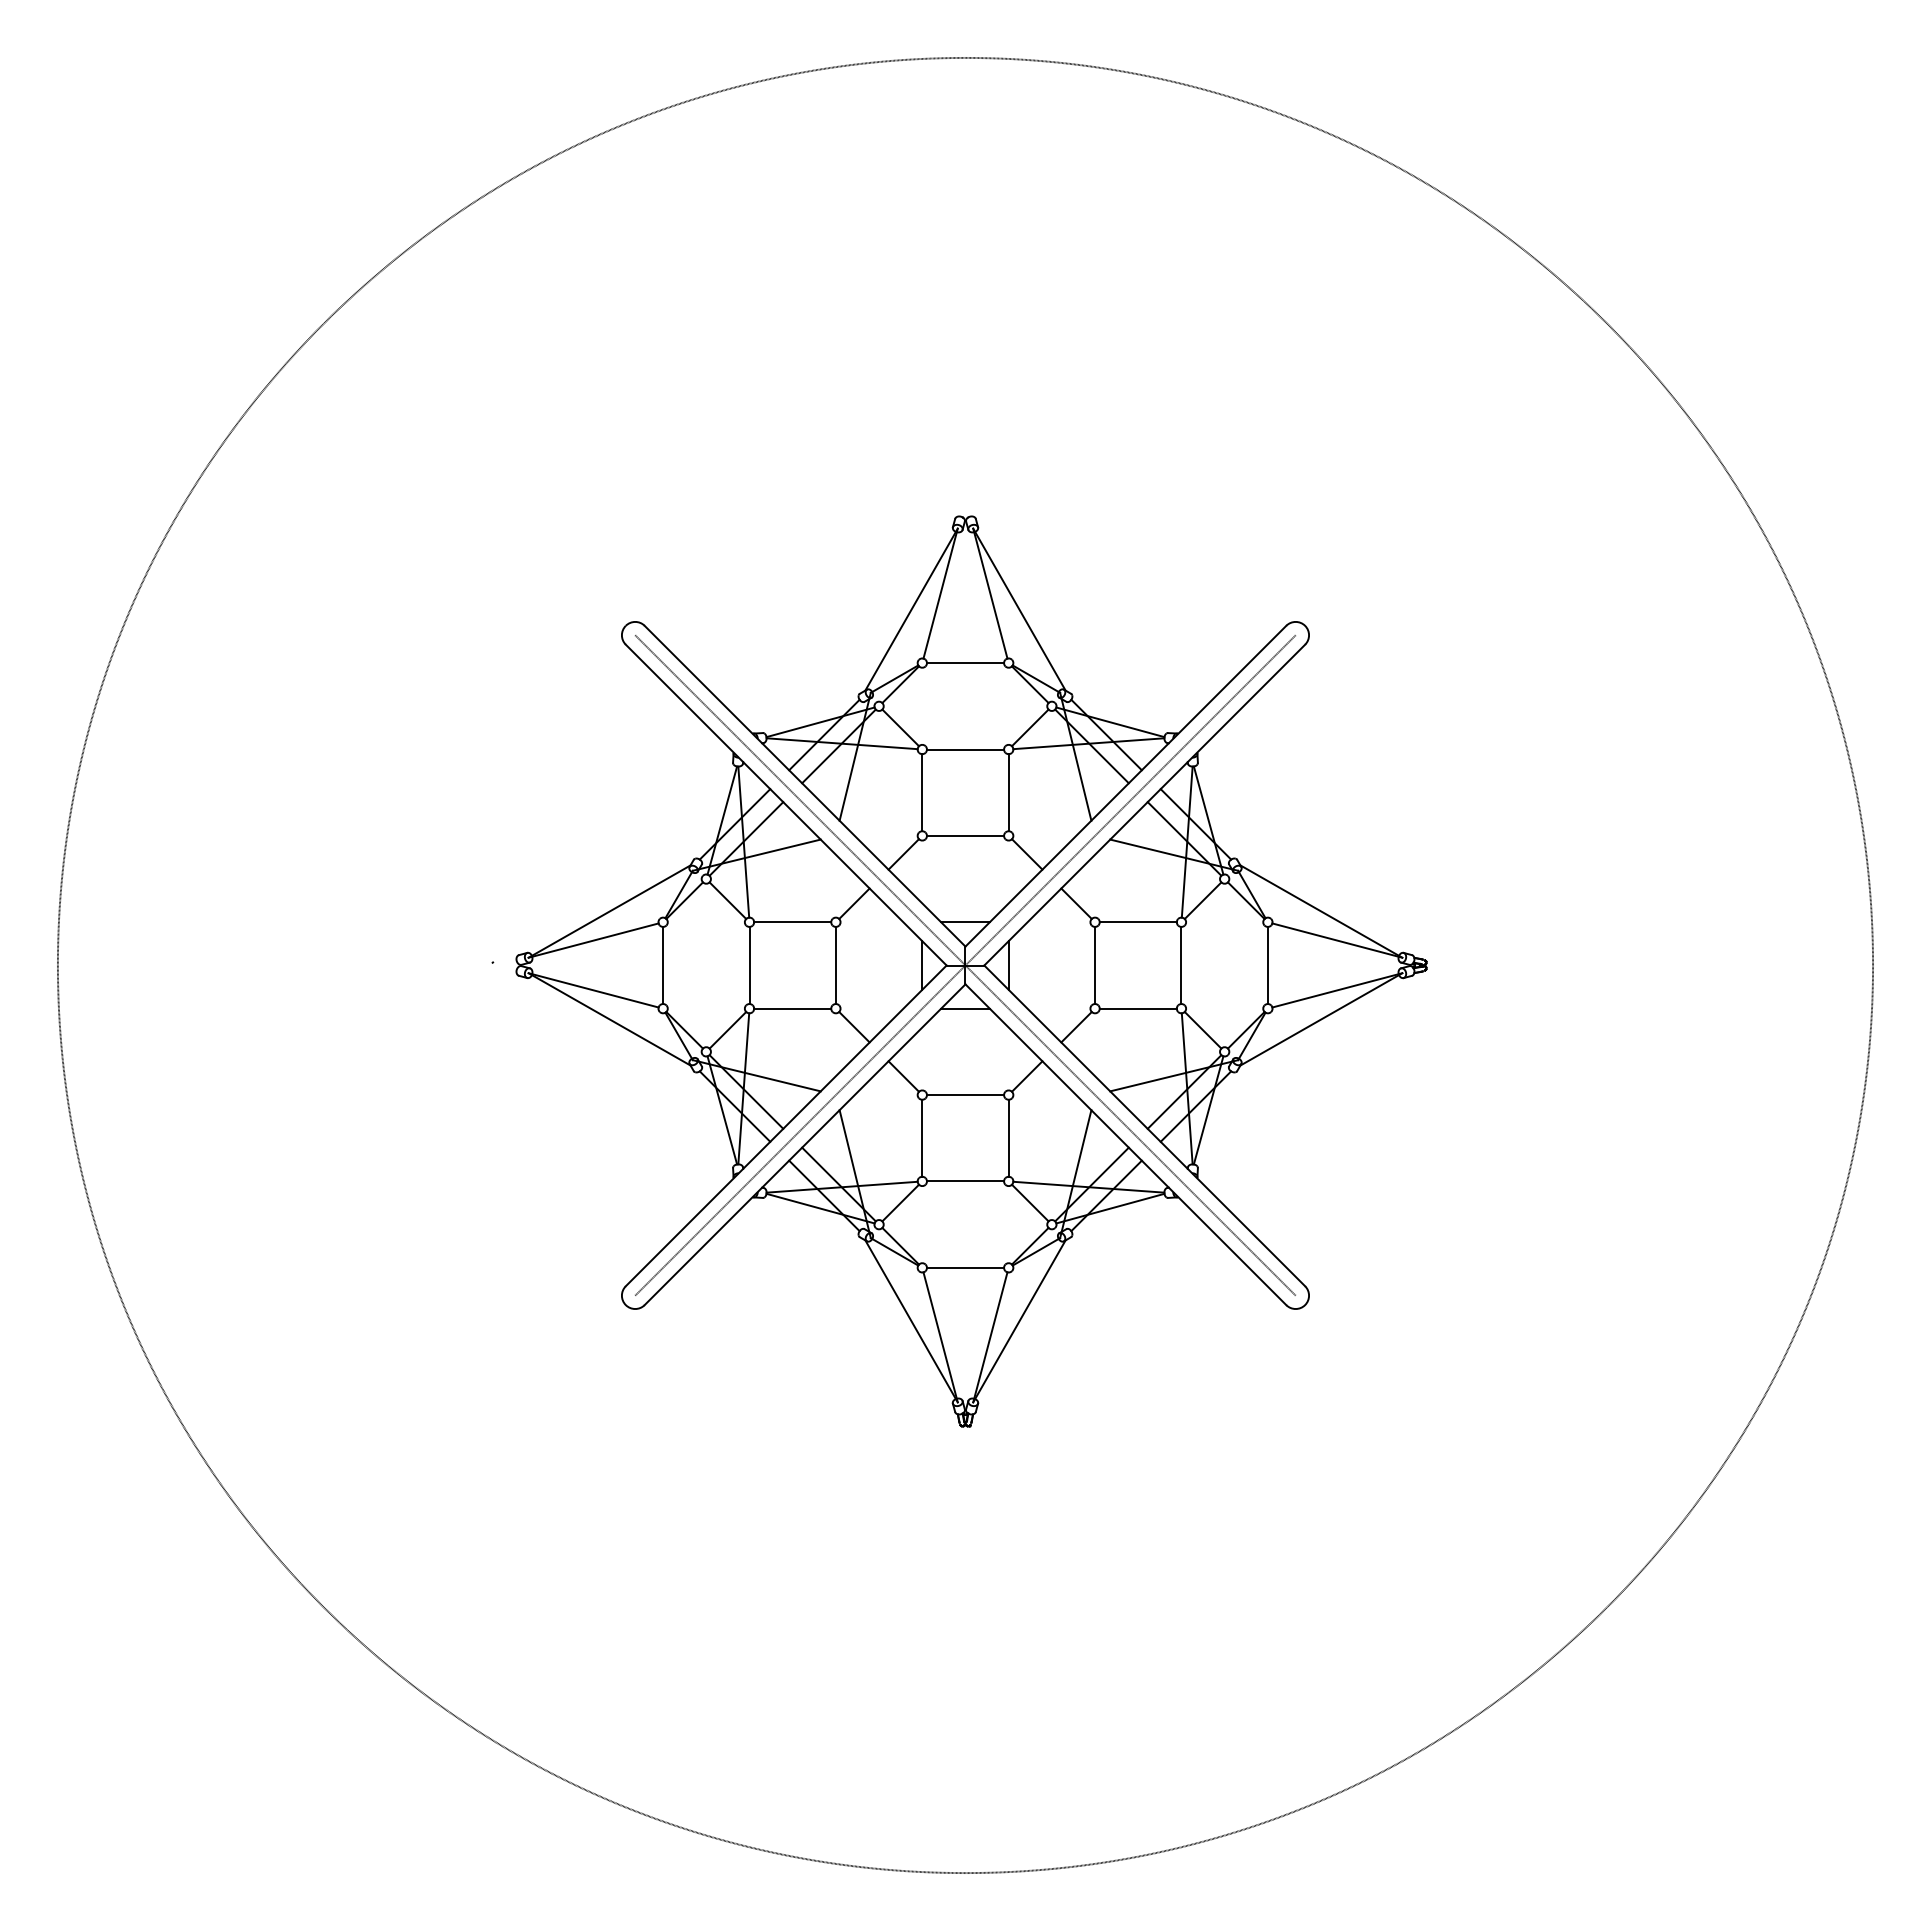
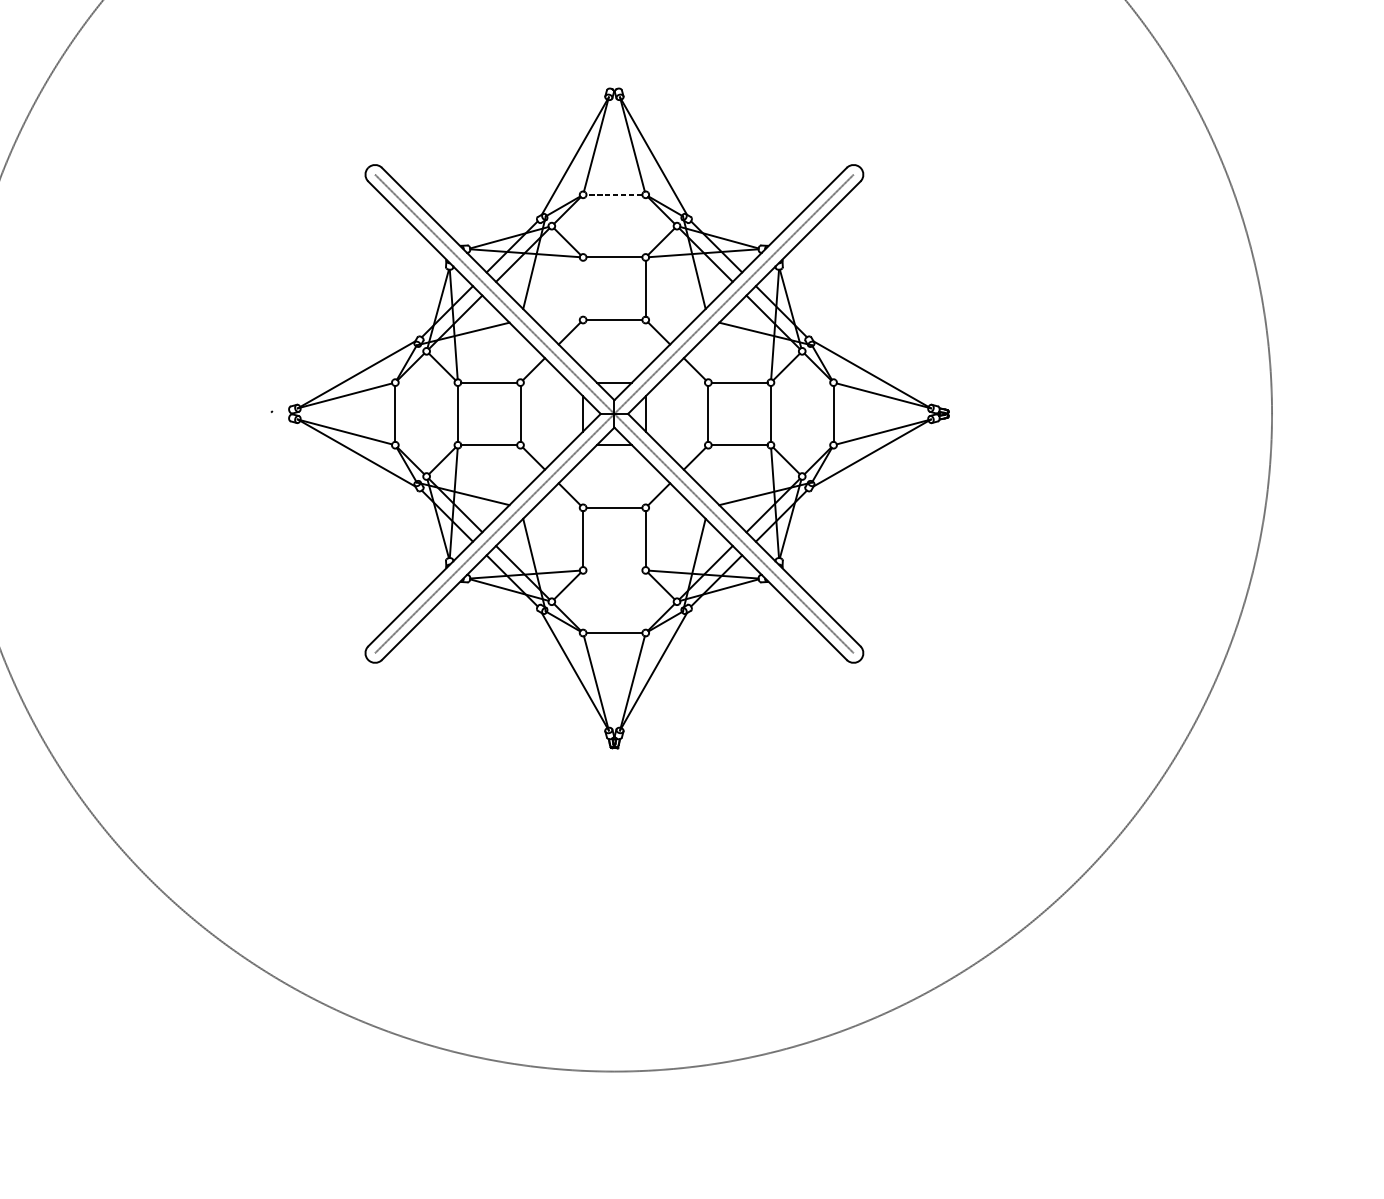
line: (965, 663) -> (614, 195), solid -> dashed
line: (922, 792) -> (583, 288), removed
line: (965, 1181) -> (614, 570), removed

